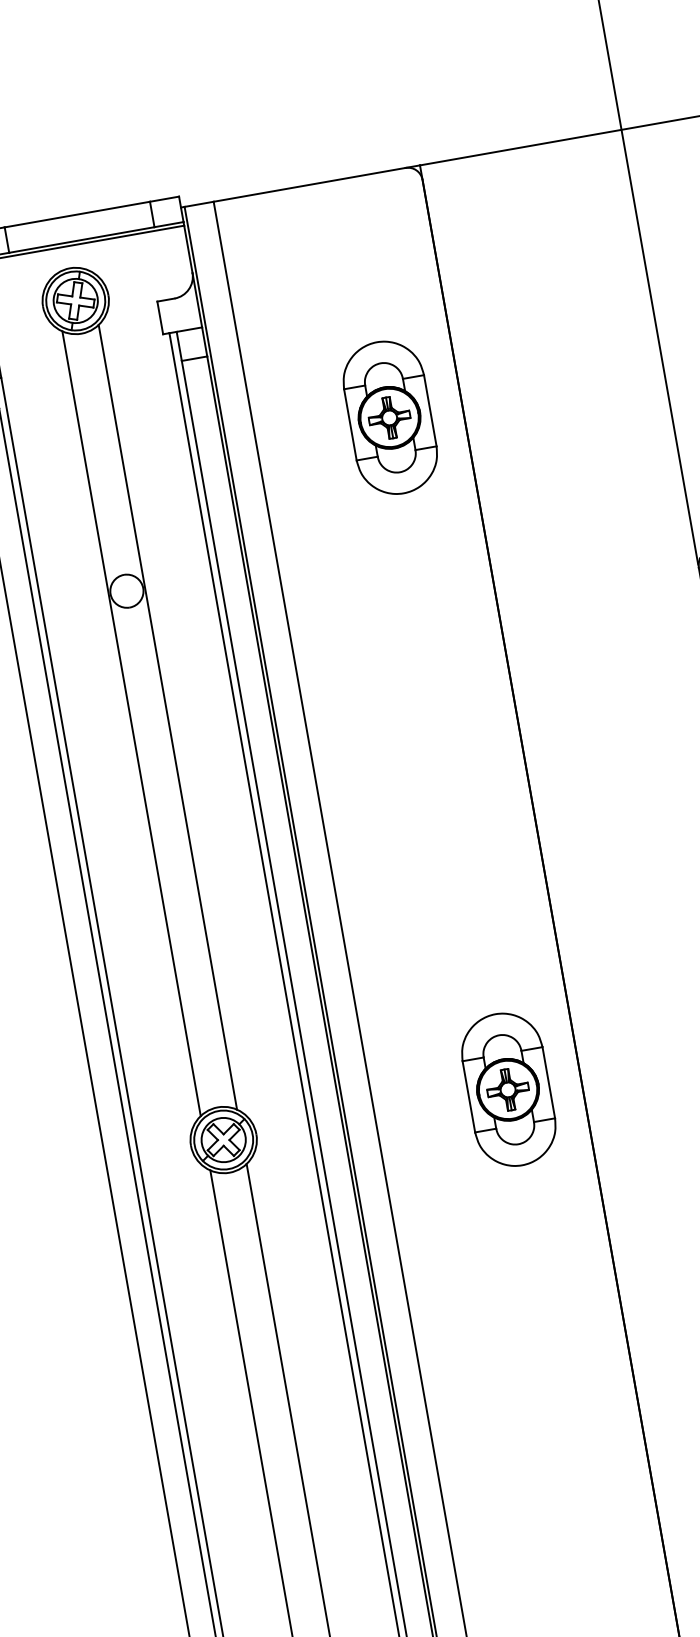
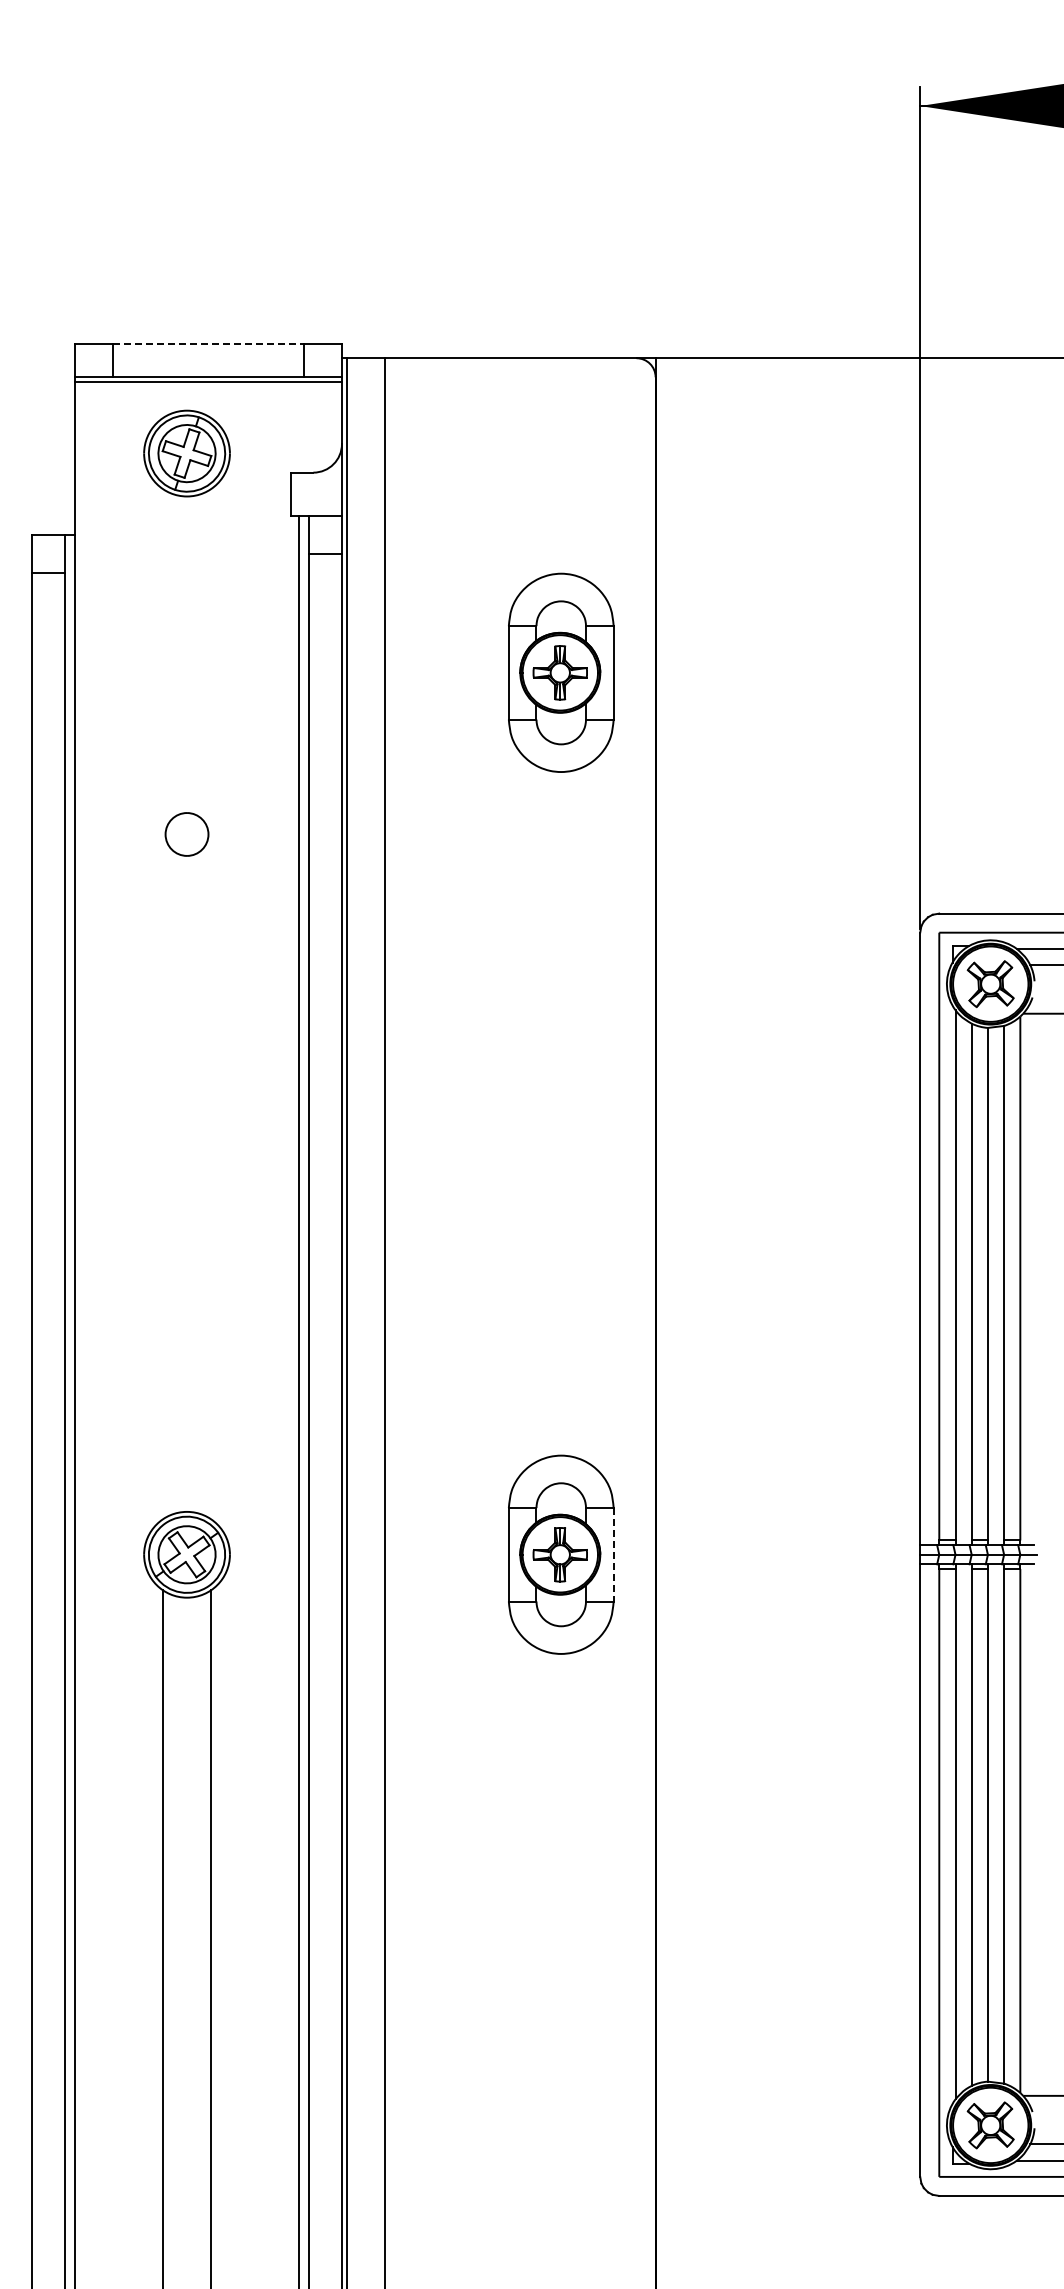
line: (77, 214) -> (208, 343), solid -> dashed
line: (167, 717) -> (210, 1004), removed
line: (131, 723) -> (163, 1004), removed
line: (548, 1082) -> (613, 1554), solid -> dashed

